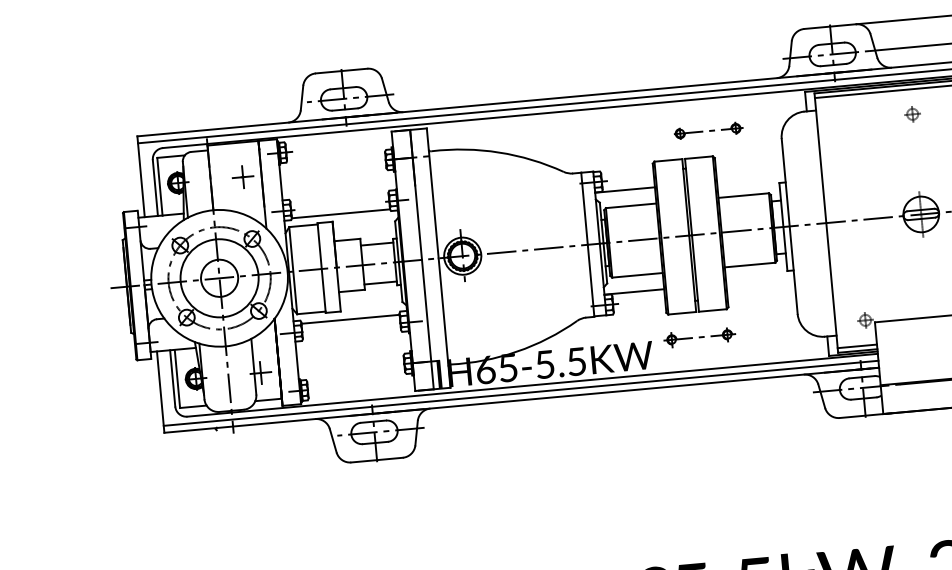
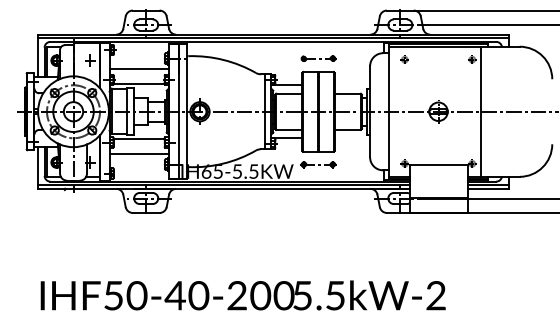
part: (912, 113) -> (404, 59), moved
part: (708, 130) -> (318, 58), moved
line: (338, 183) -> (139, 68), added
line: (353, 348) -> (139, 154), added

